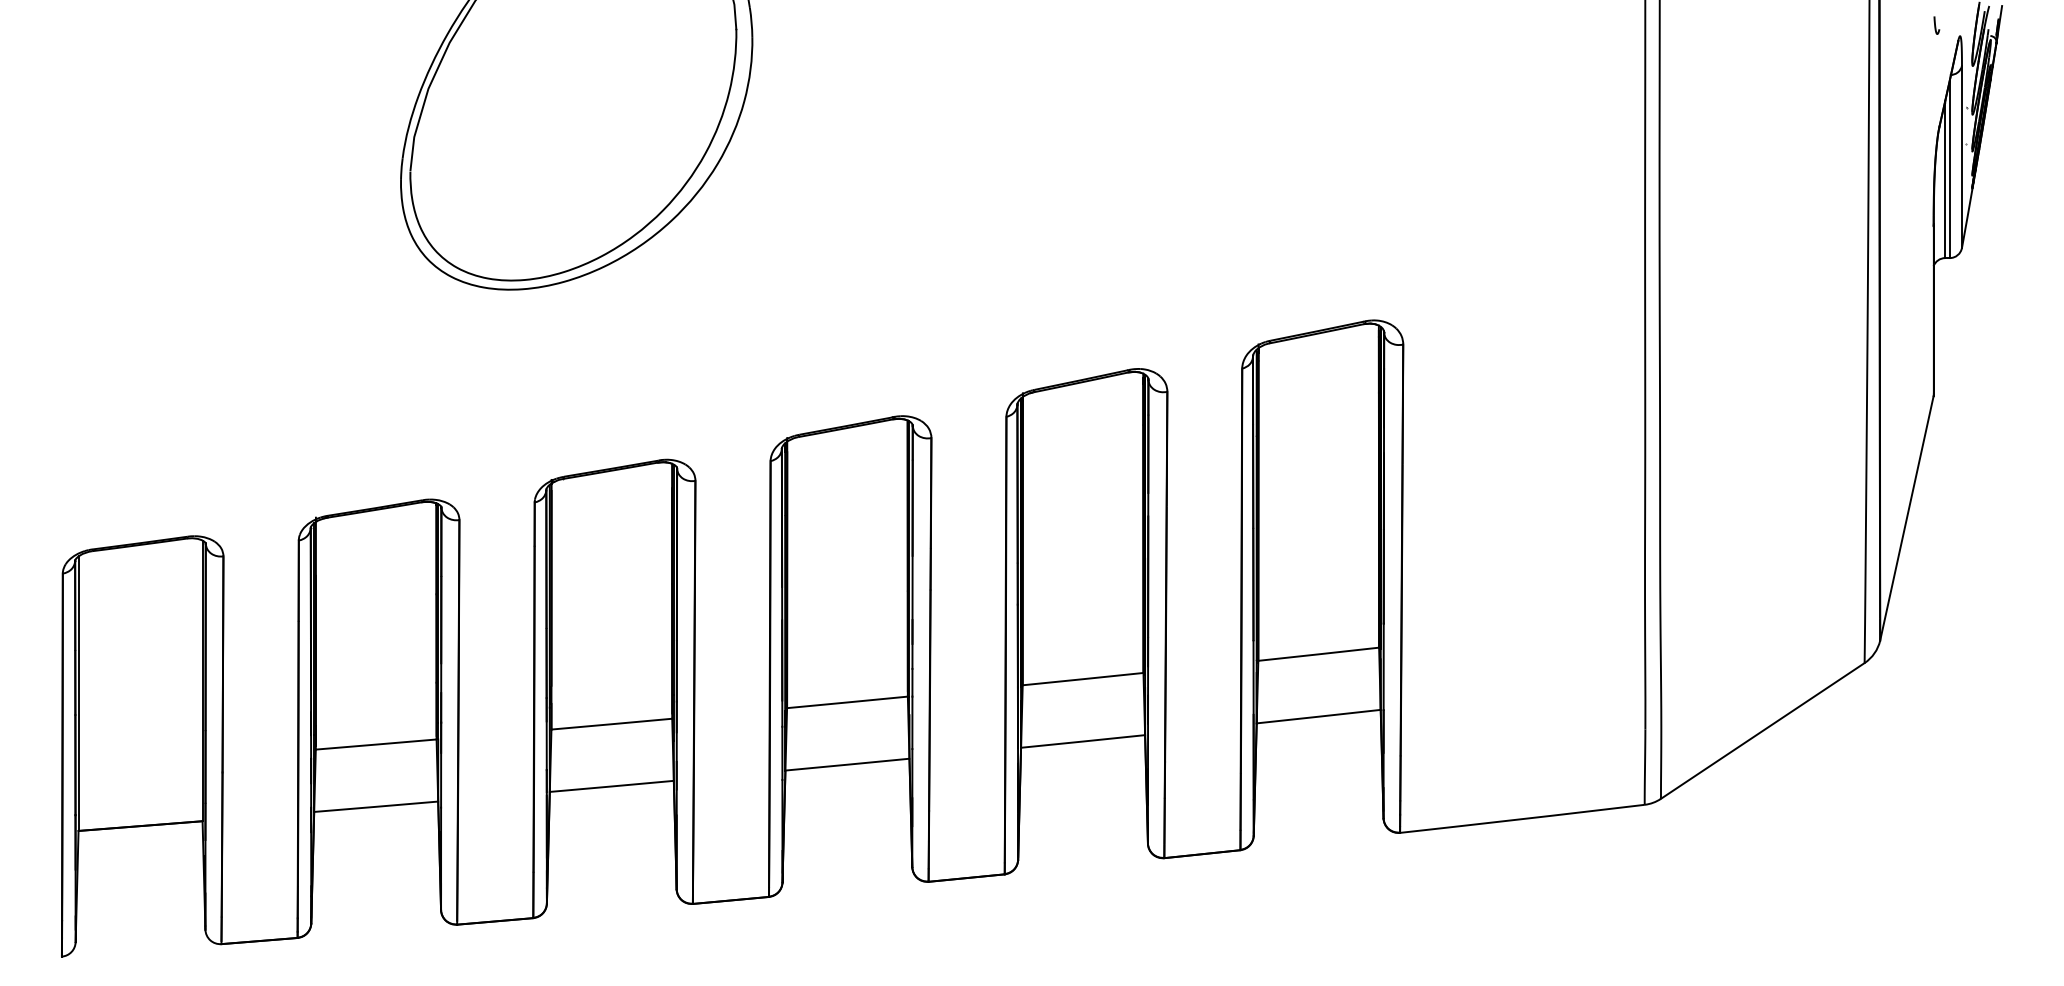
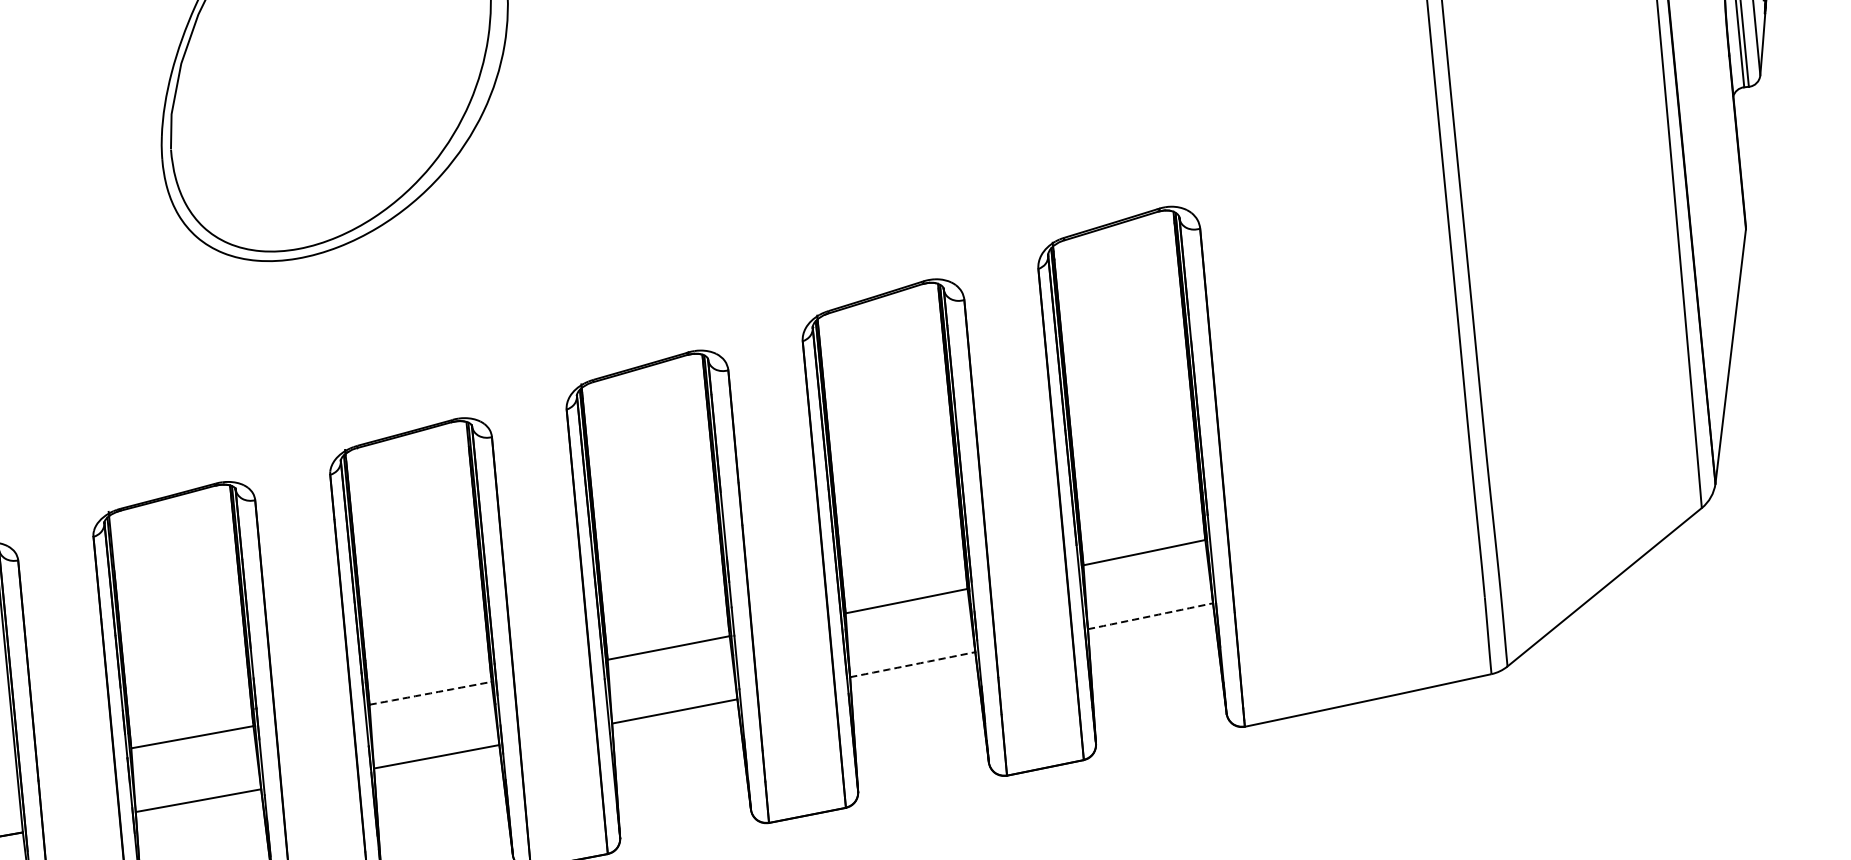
arc: (1318, 716) -> (1150, 616), solid -> dashed
arc: (611, 724) -> (430, 693), solid -> dashed
arc: (1083, 741) -> (913, 664), solid -> dashed

